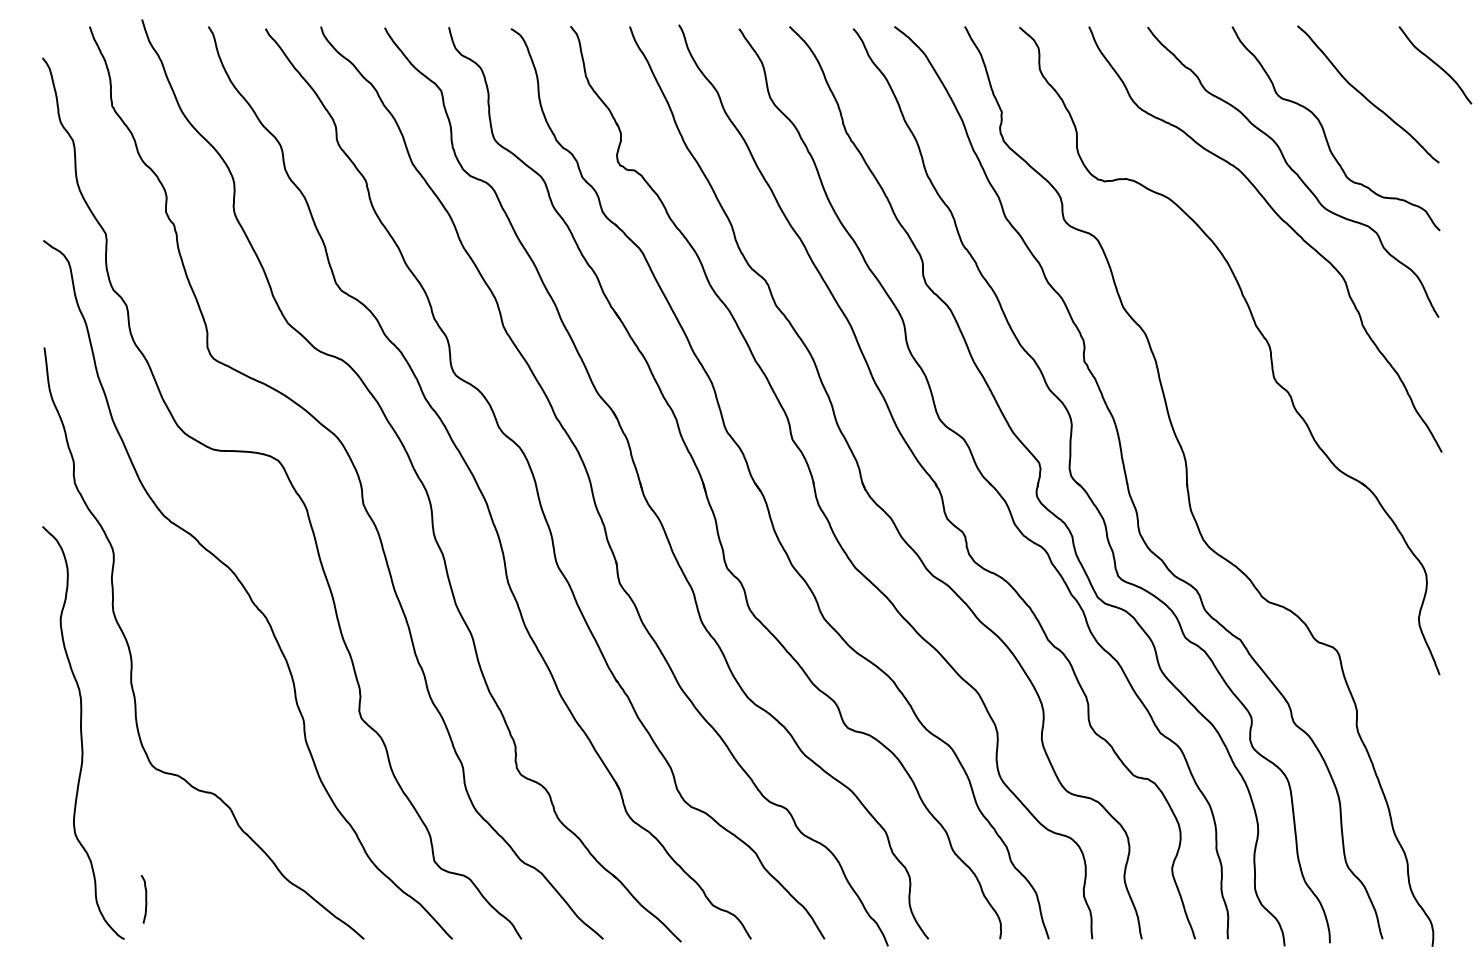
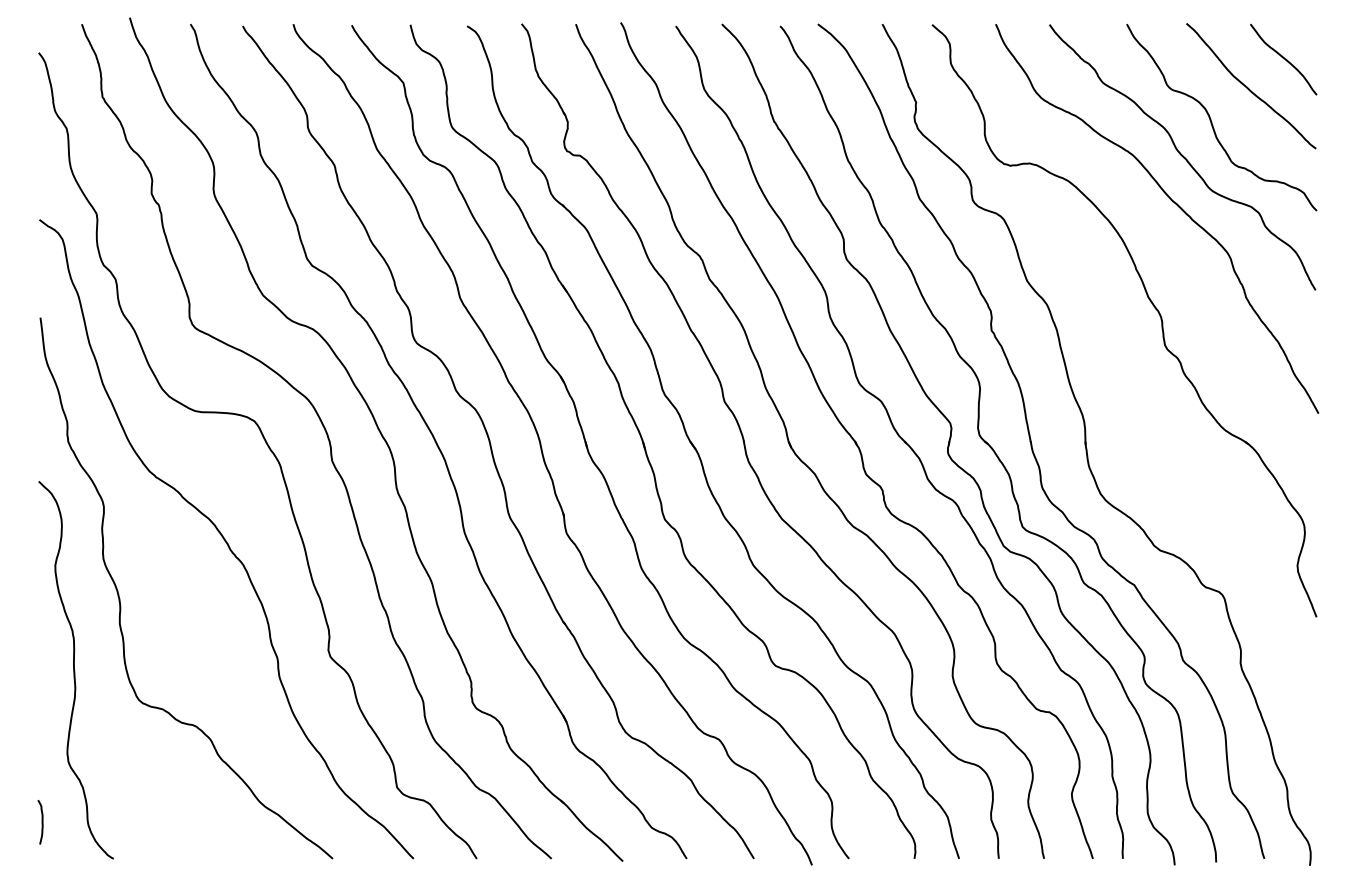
curve: (1435, 64) -> (1283, 58), moved
curve: (145, 899) -> (41, 822), moved

